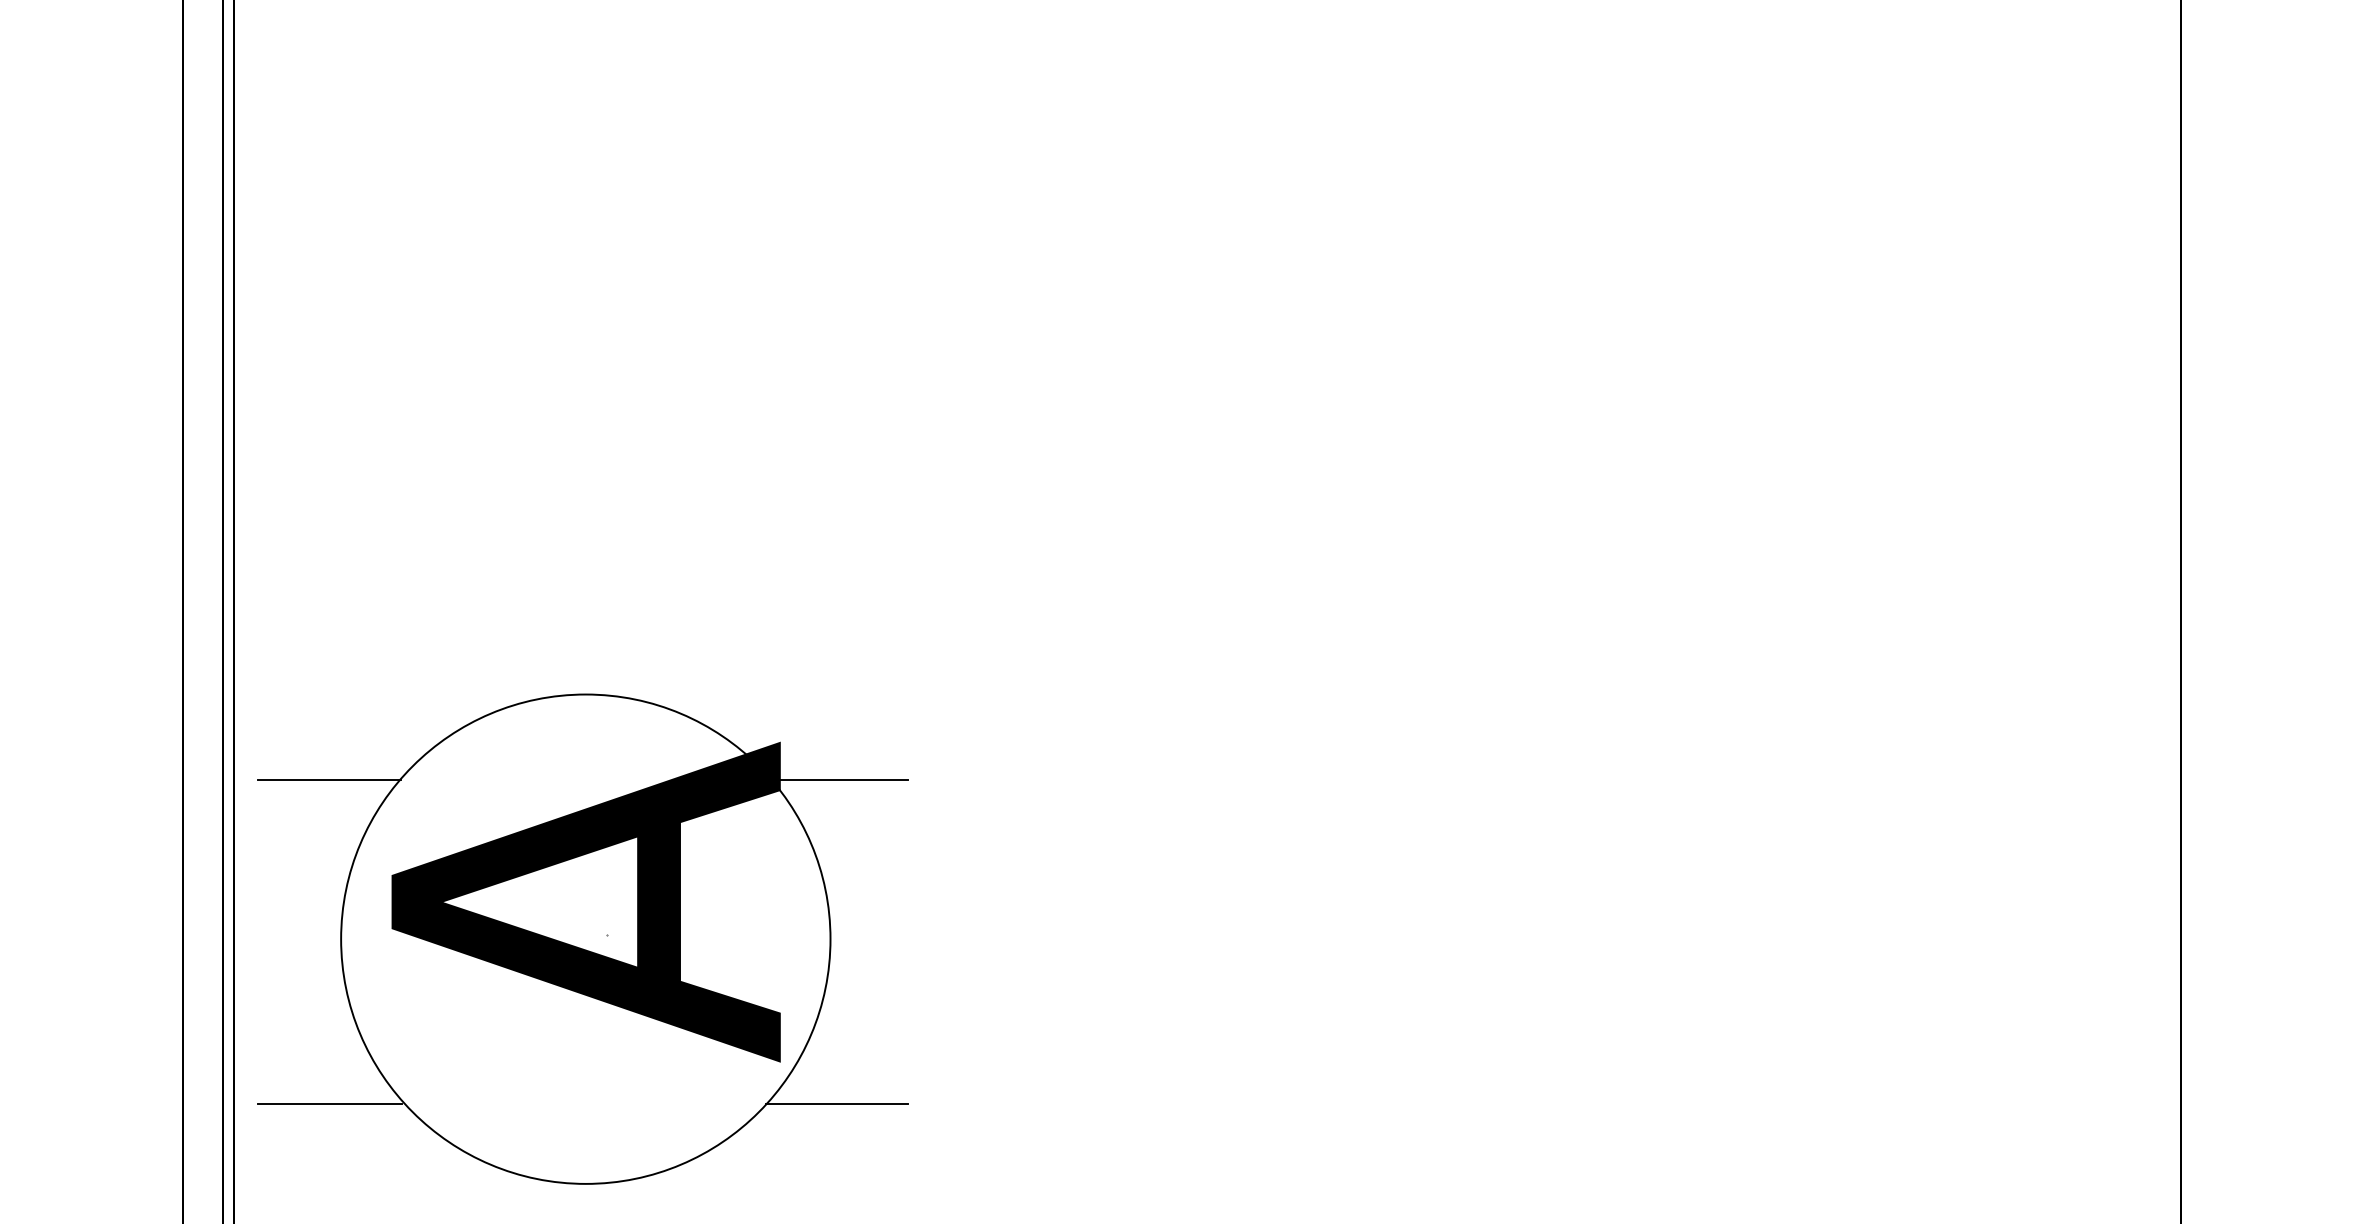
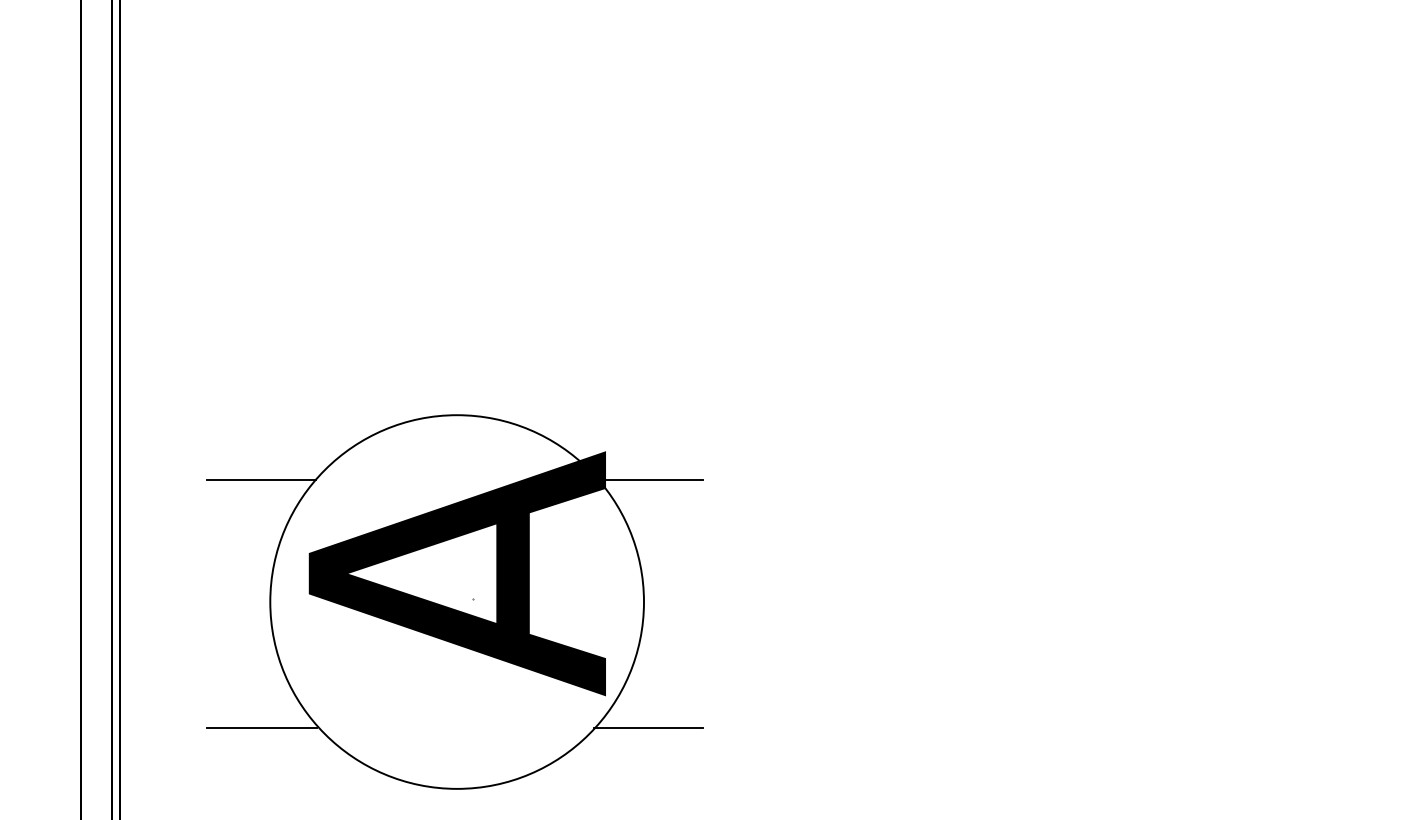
part: (582, 938) -> (454, 601), moved

